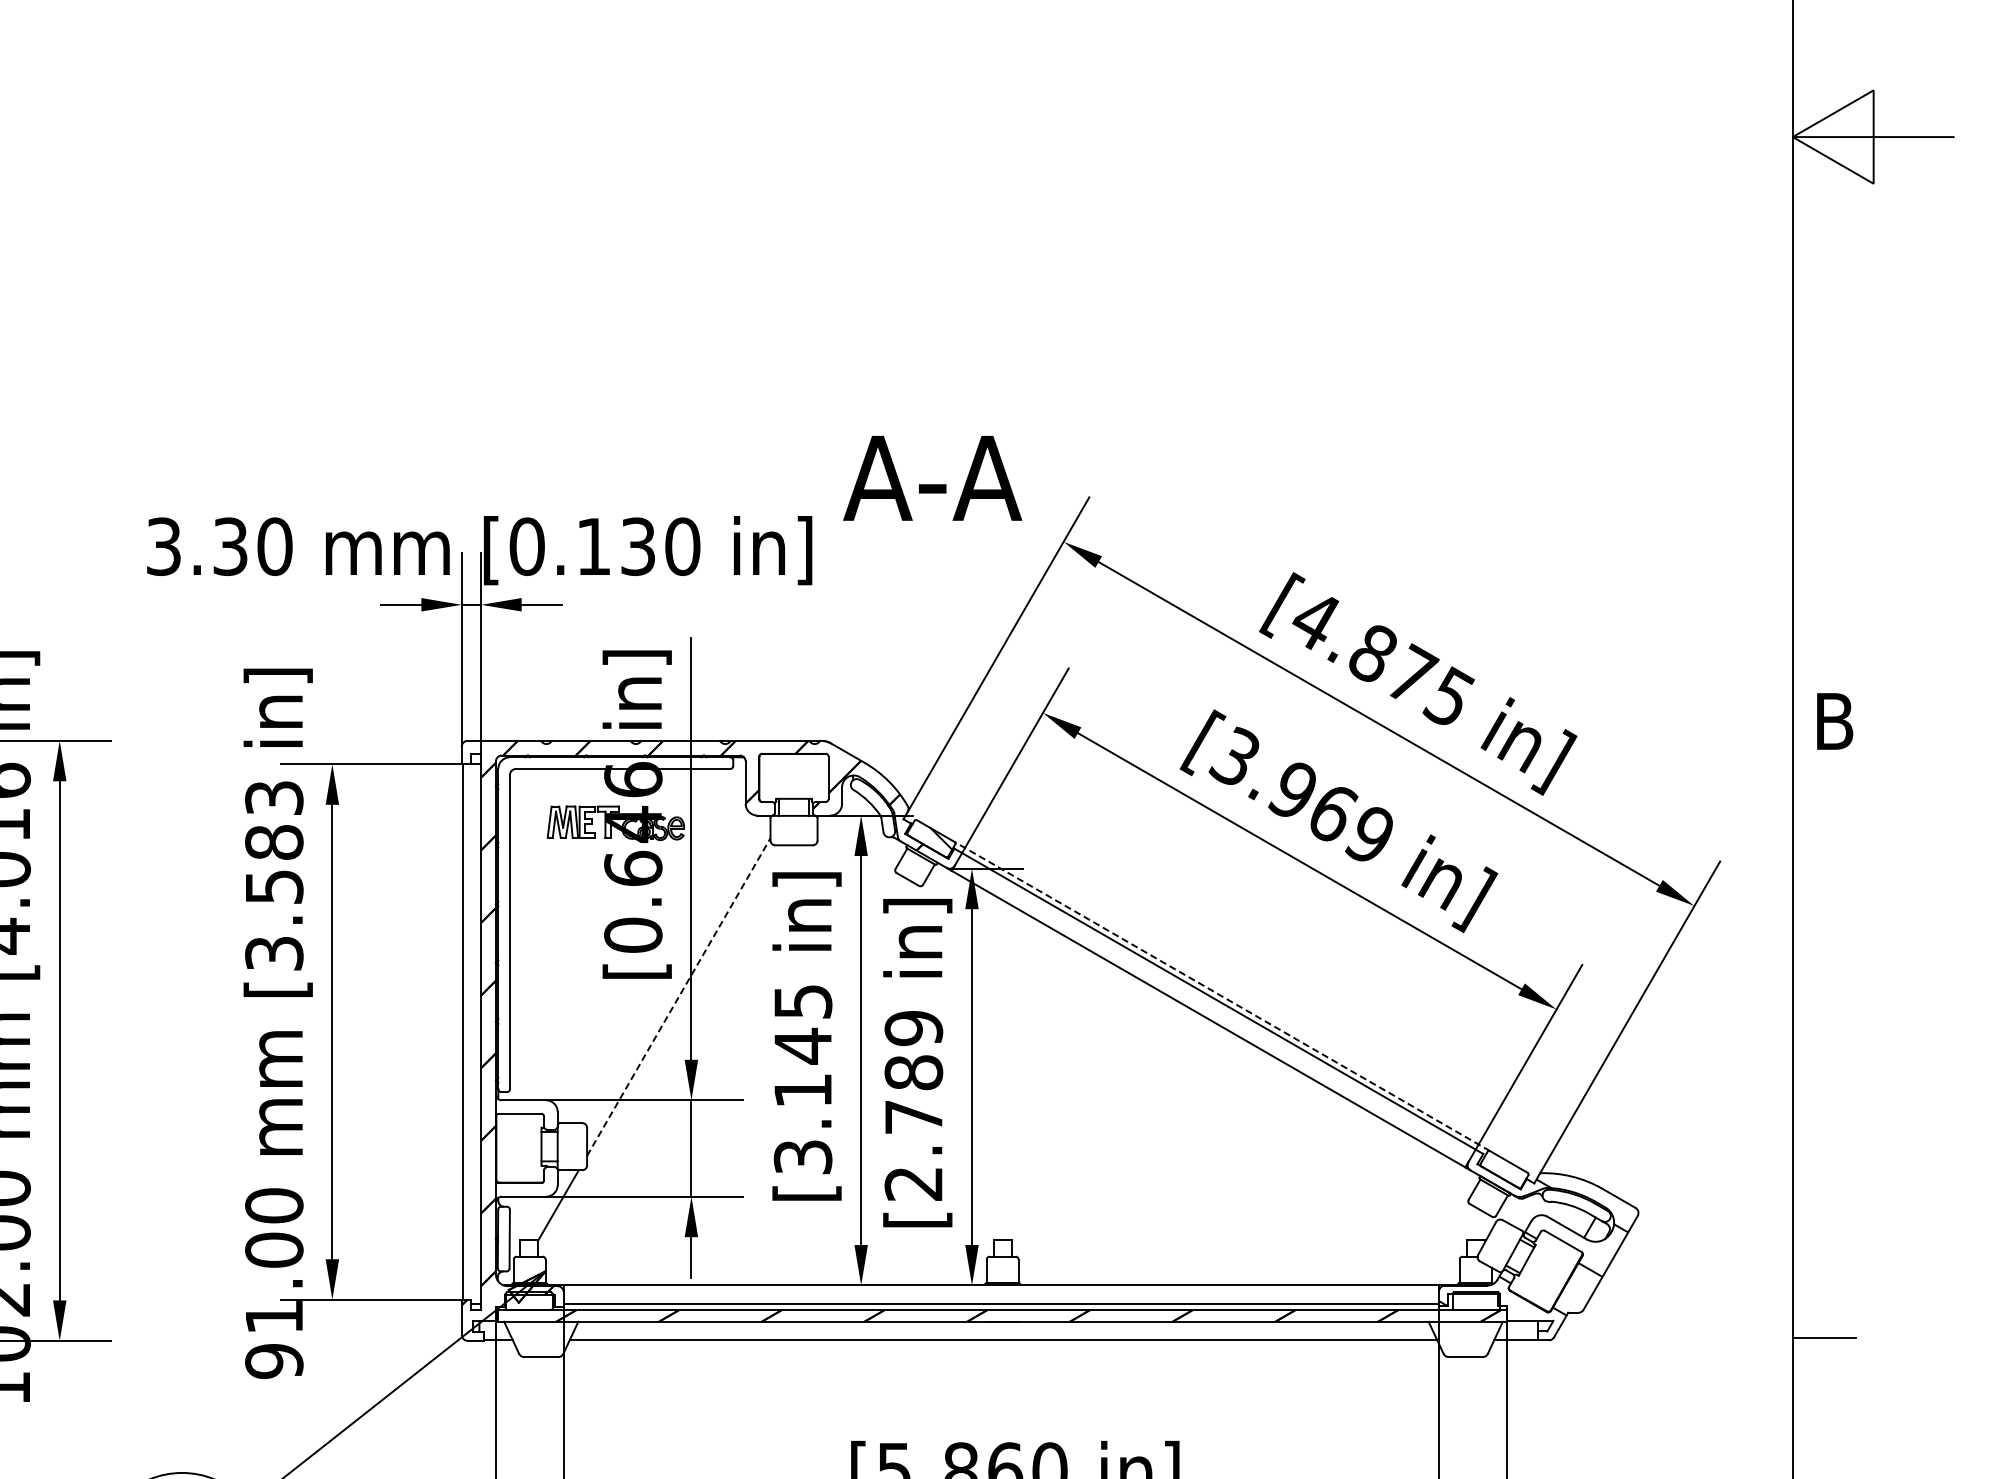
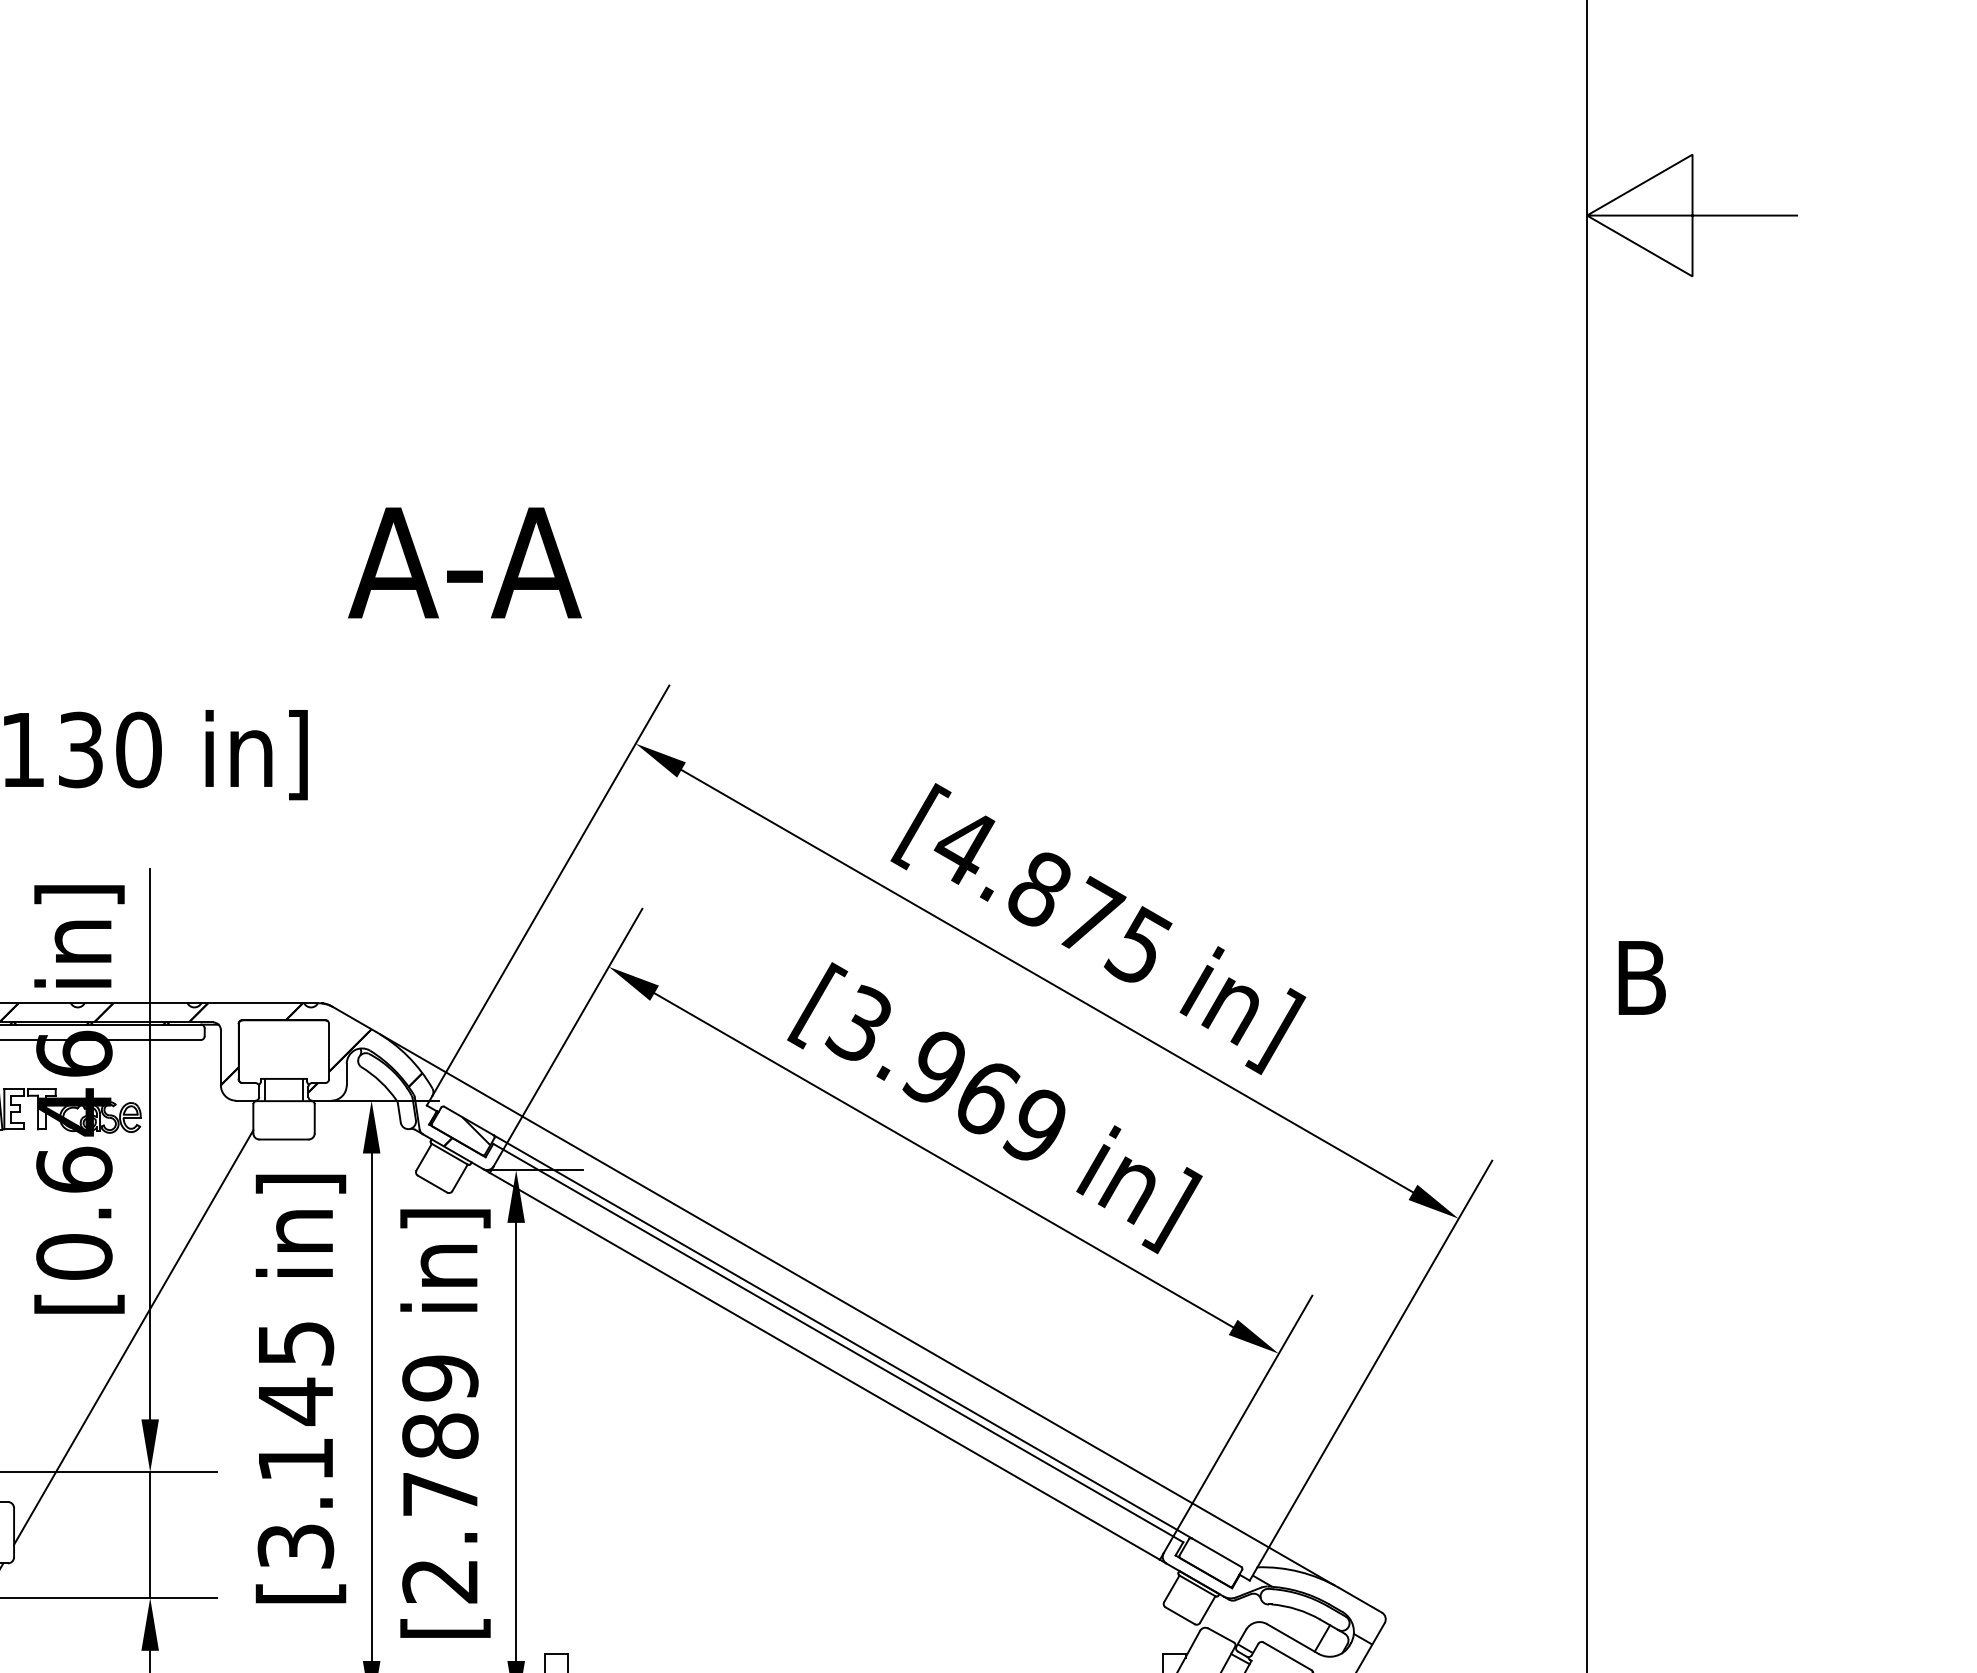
text: (932, 478) -> (464, 563), moved
line: (1233, 975) -> (857, 1309), added
line: (679, 996) -> (134, 1336), dashed -> solid
line: (1221, 996) -> (841, 1336), dashed -> solid

